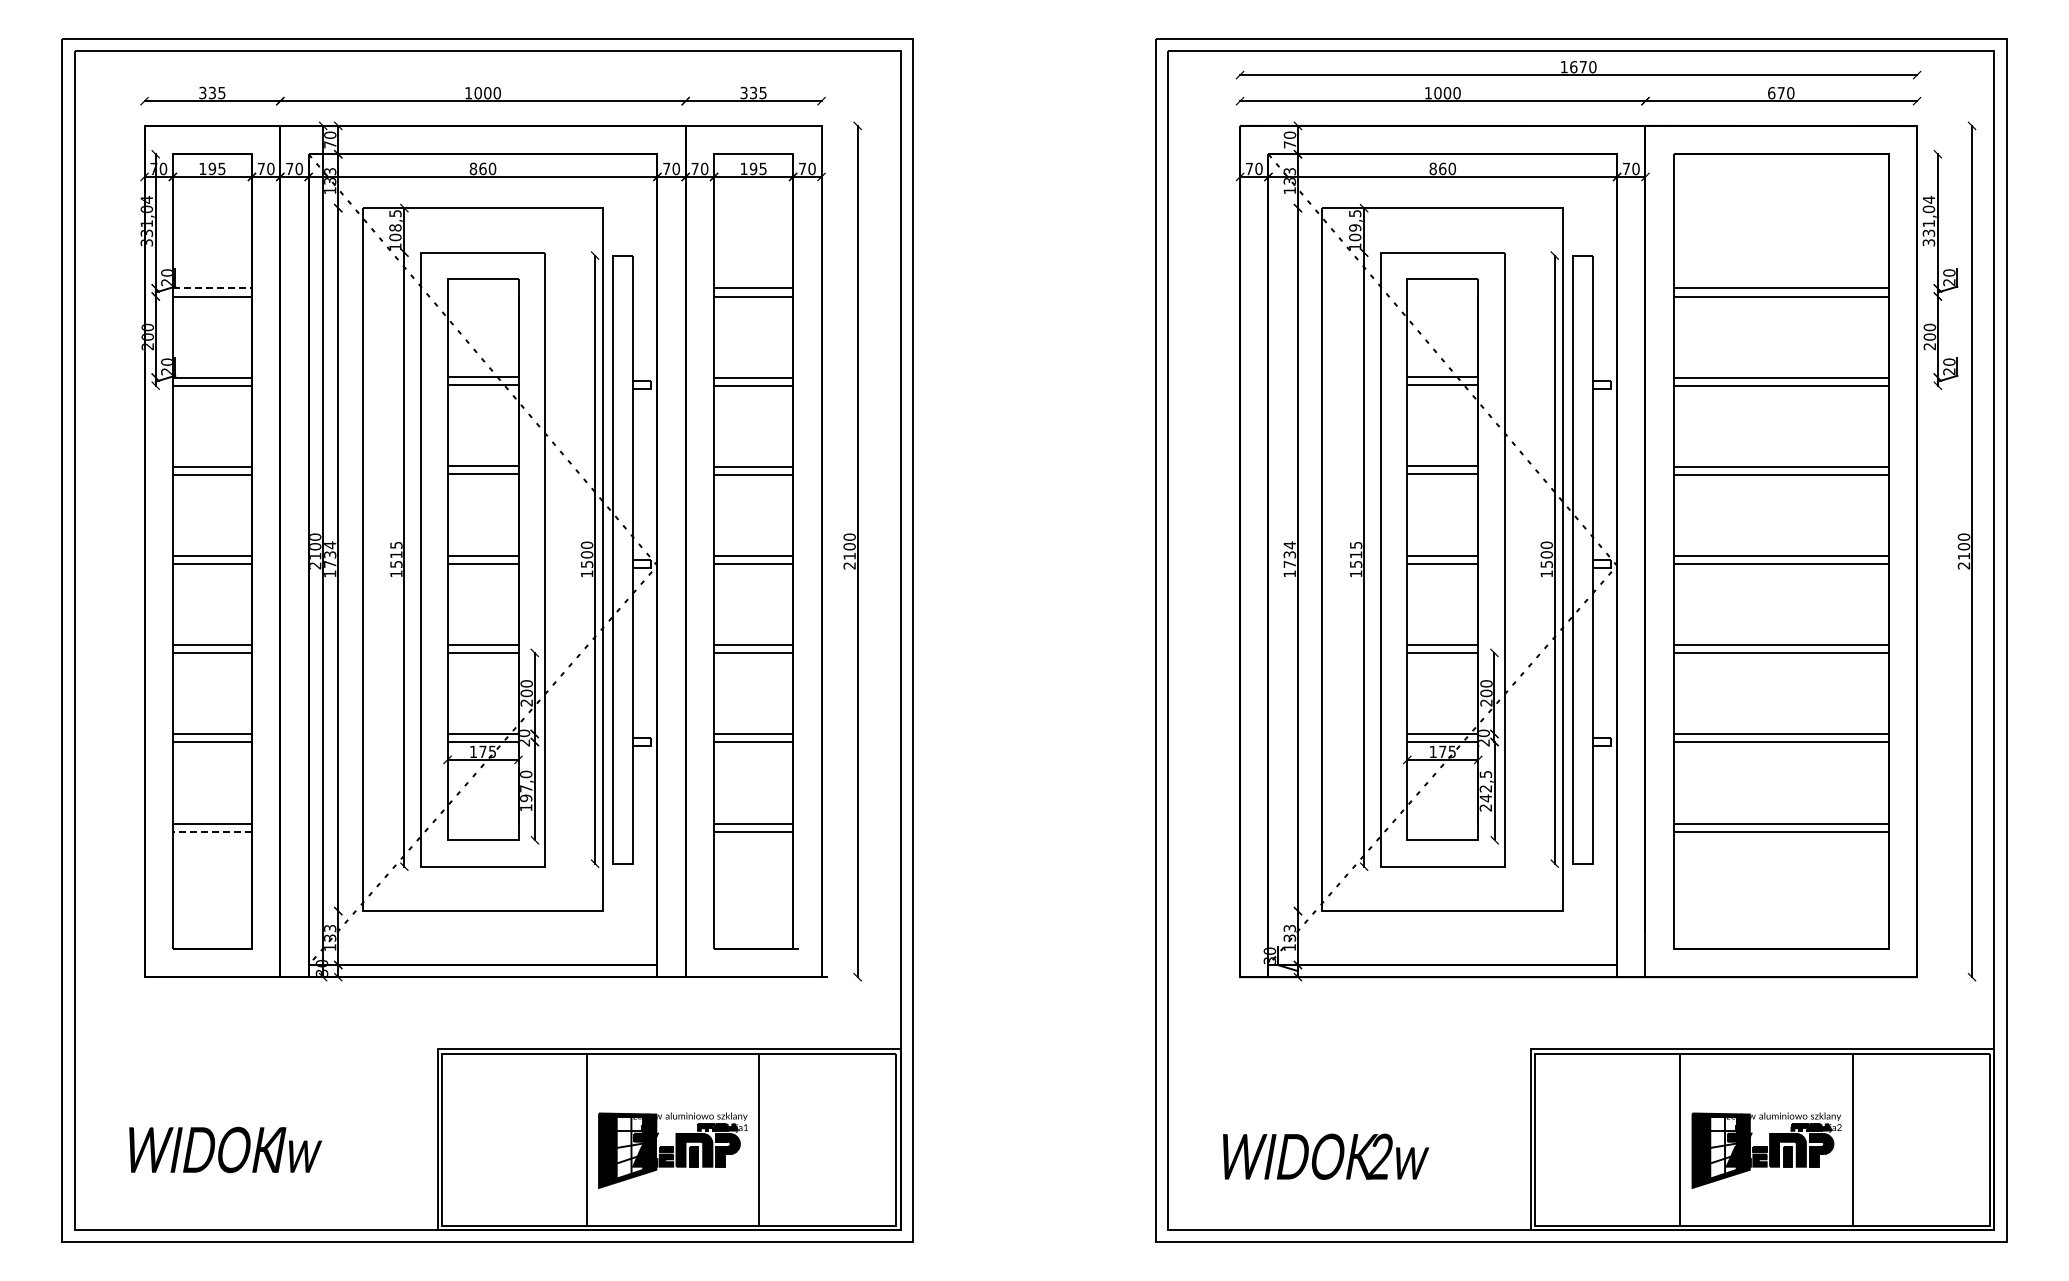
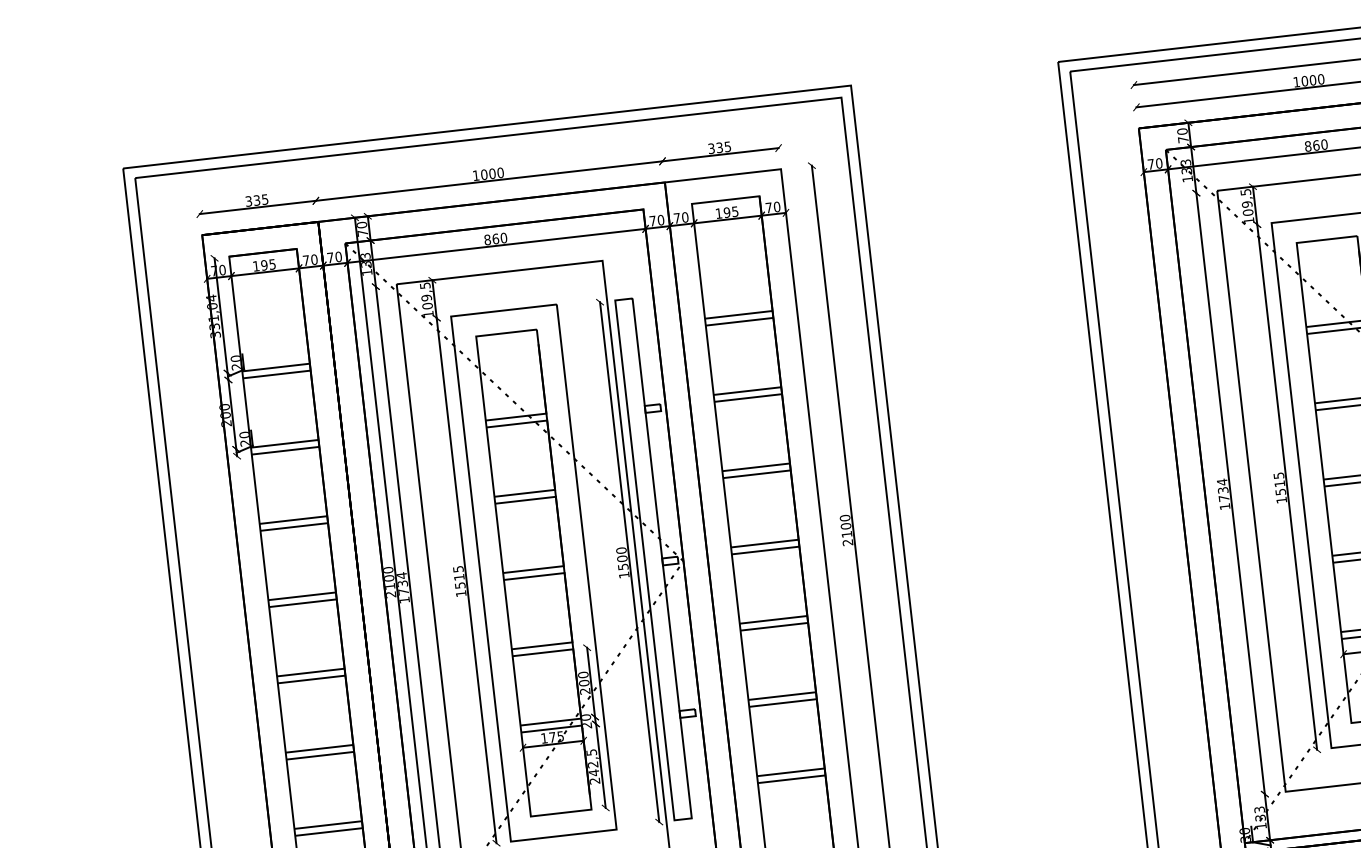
text: (395, 227) -> (426, 297), 108,5 -> 109,5
line: (212, 288) -> (276, 367), dashed -> solid
text: (526, 790) -> (593, 766), 197,0 -> 242,5
line: (212, 831) -> (329, 831), dashed -> solid

